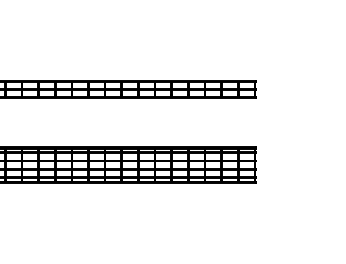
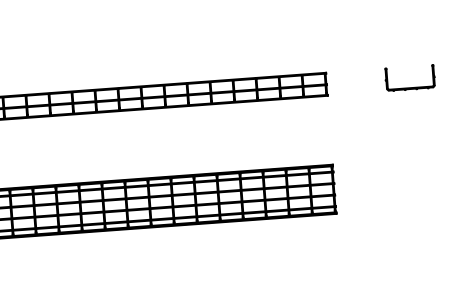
part: (315, 89) -> (409, 78), added

